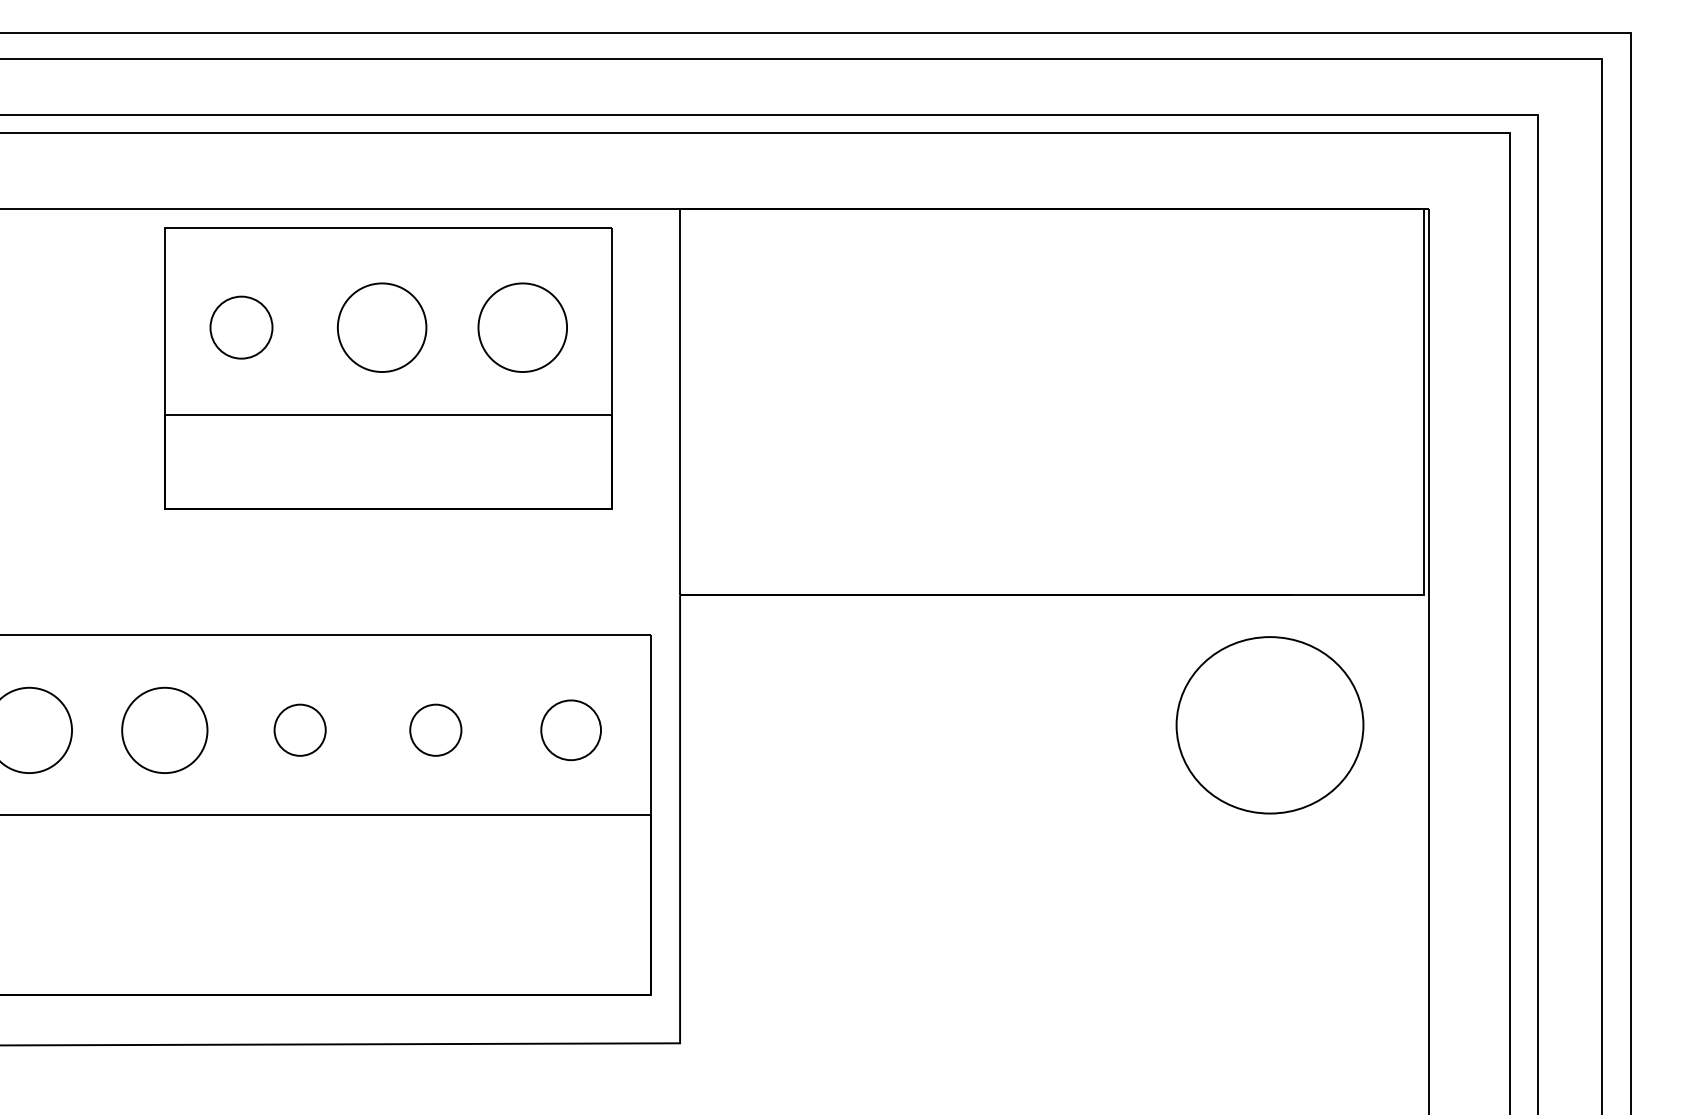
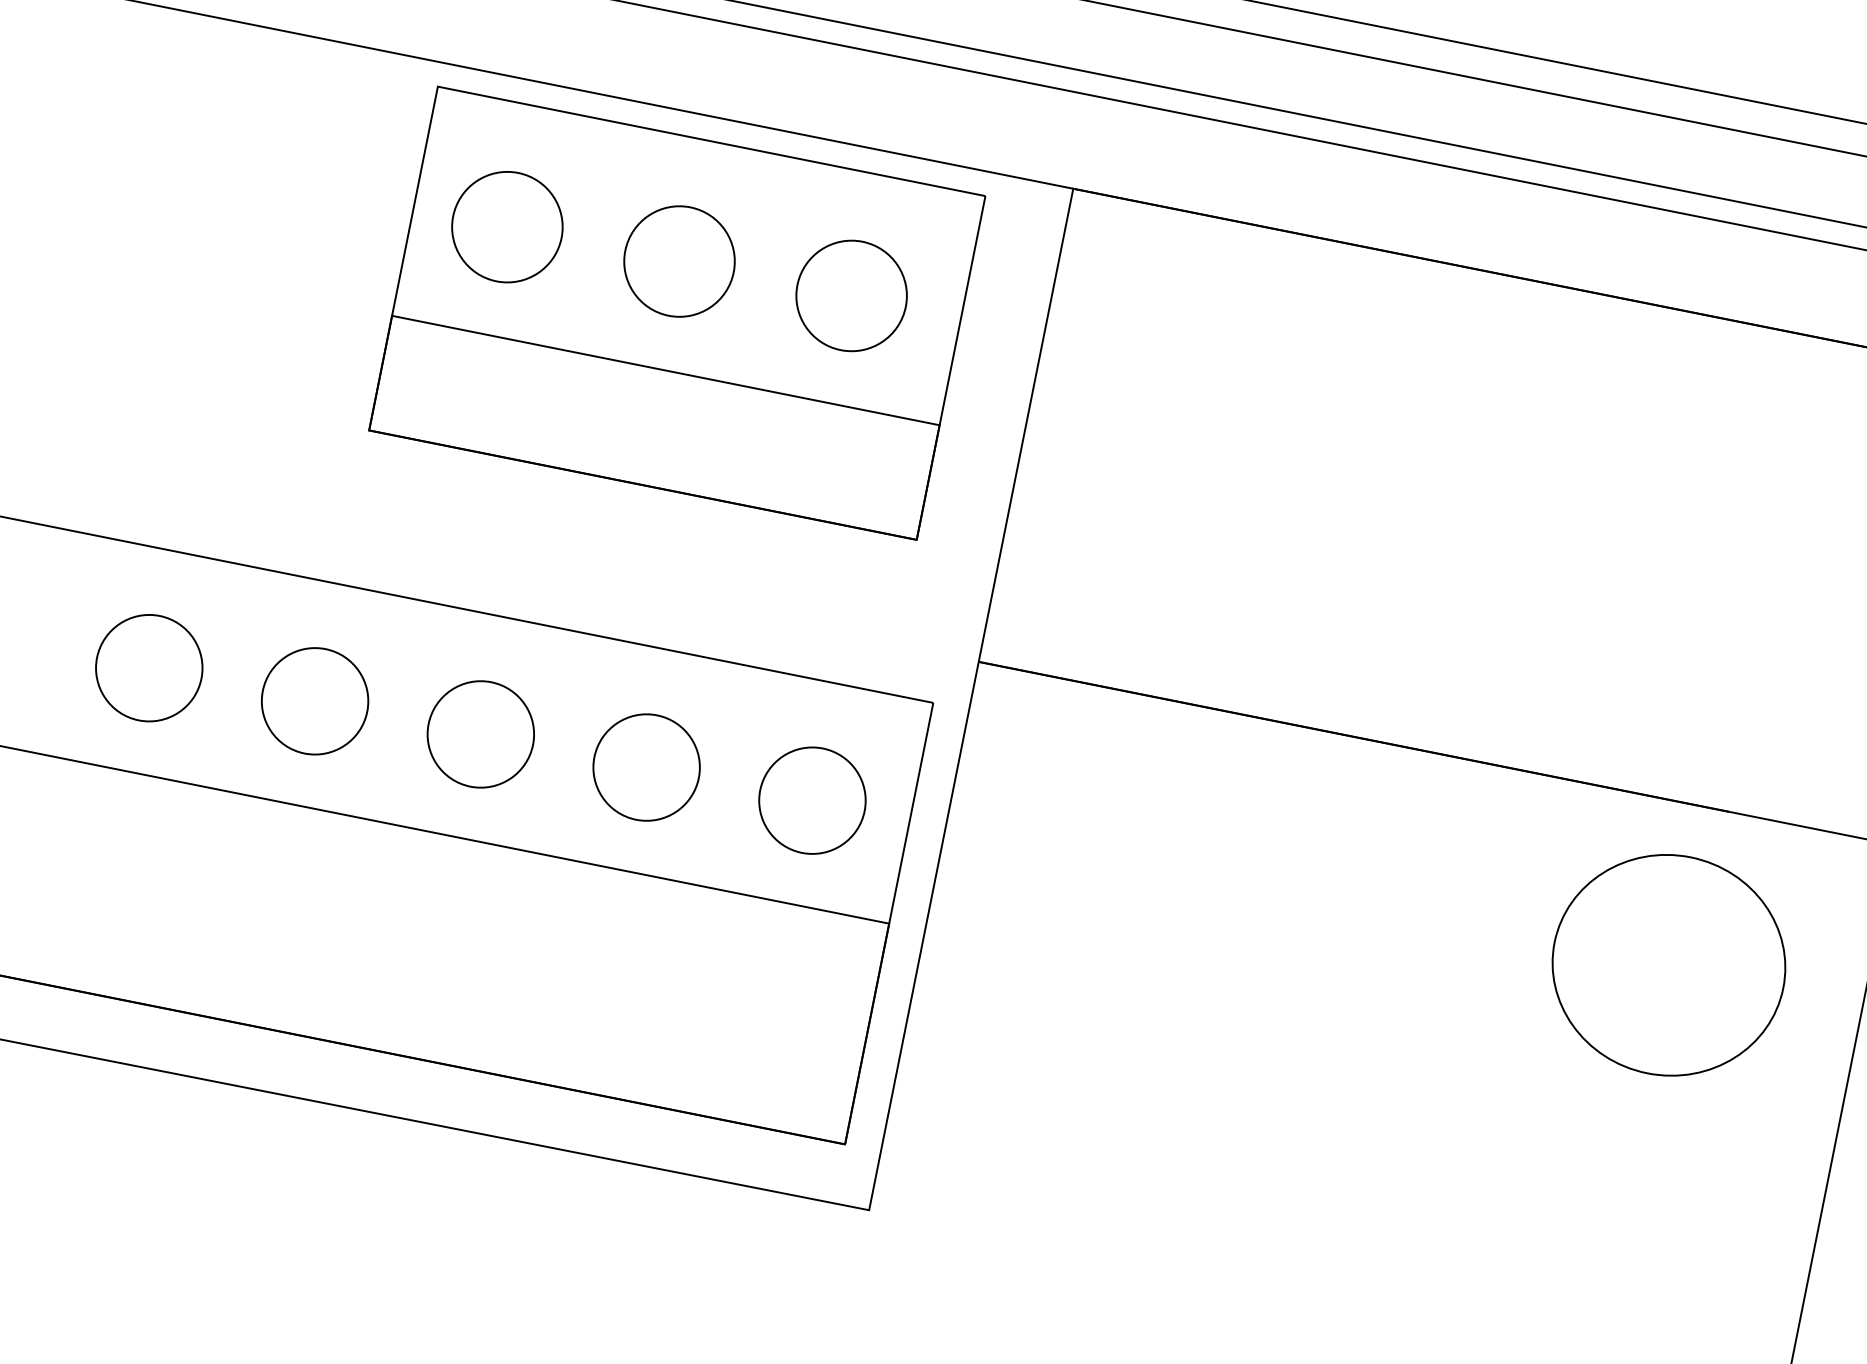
part: (241, 327) -> (507, 226), size x1.43
part: (299, 729) -> (480, 733), size x1.67
part: (435, 729) -> (646, 766), size x1.67
part: (570, 729) -> (811, 799), size x1.43

